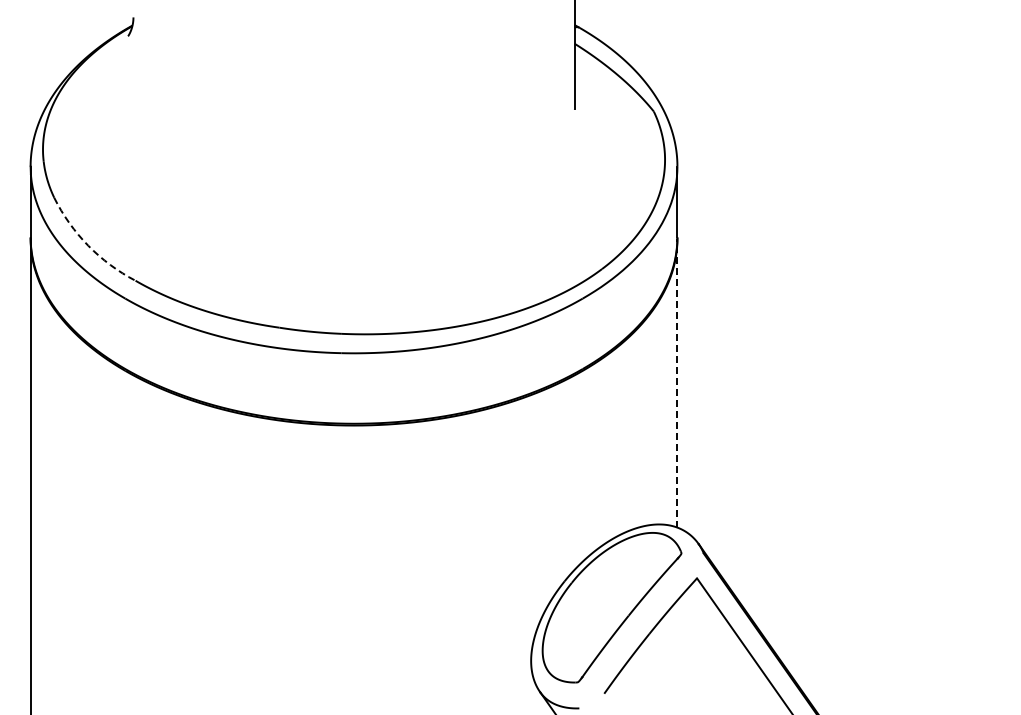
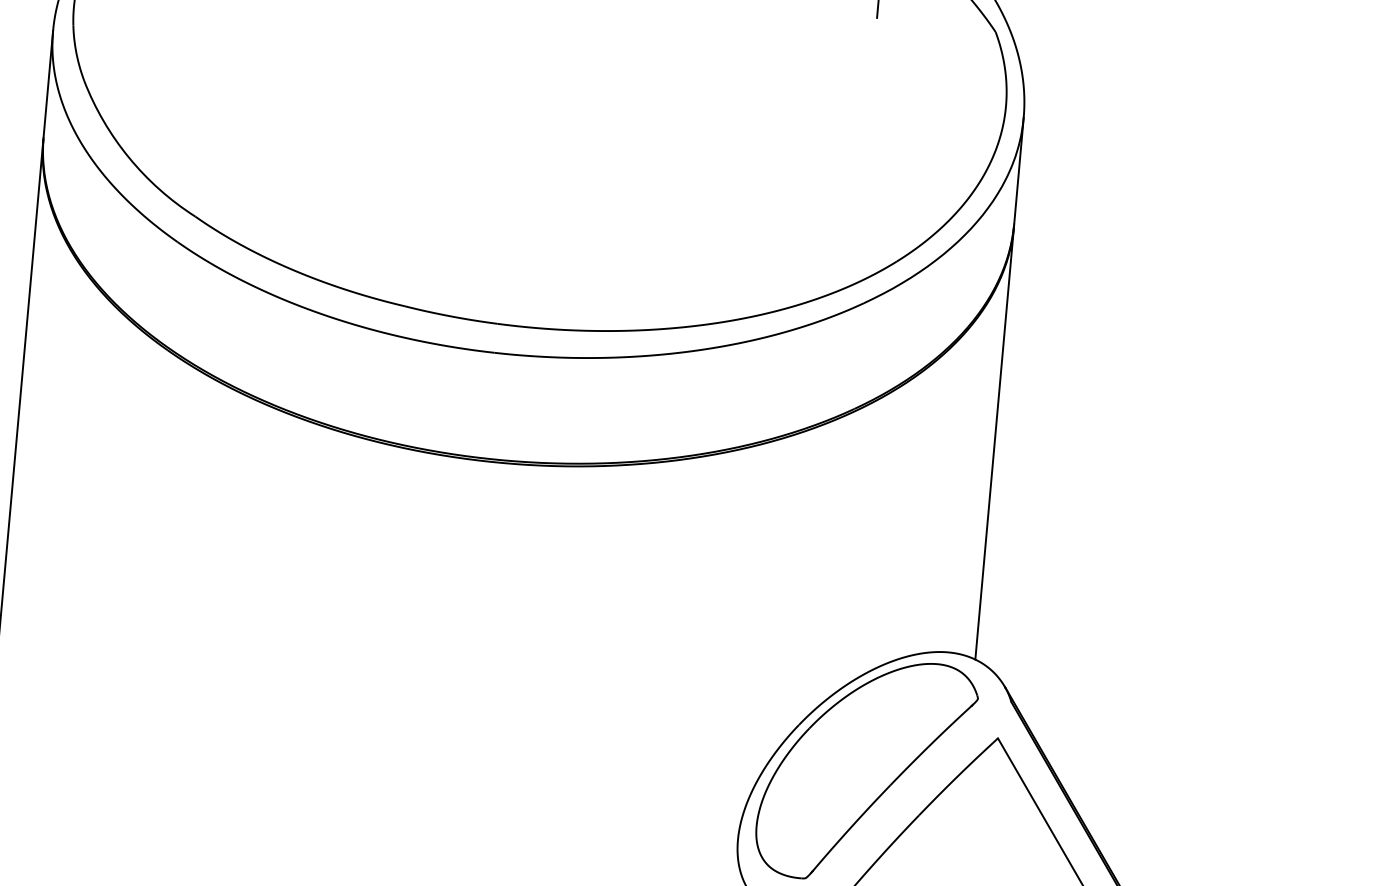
arc: (88, 245) -> (129, 157), dashed -> solid
line: (677, 382) -> (994, 441), dashed -> solid

